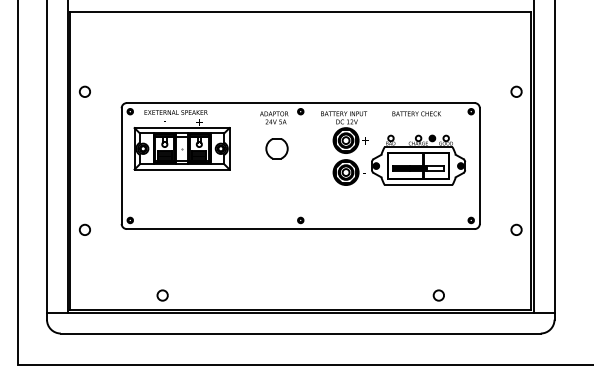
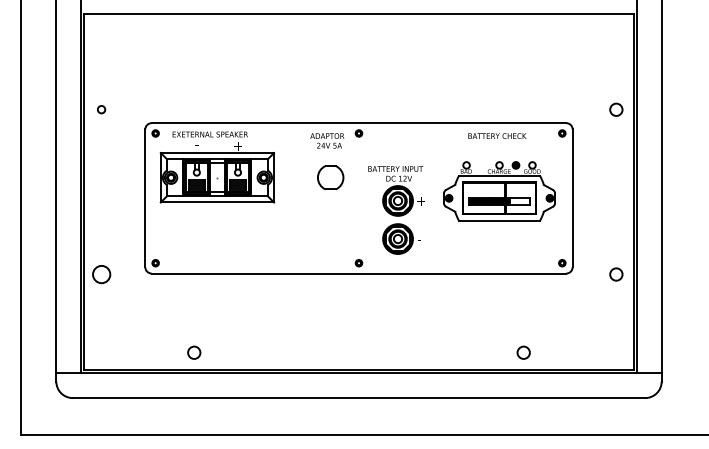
circle: (84, 91) -> (101, 109), size x0.6
part: (344, 148) -> (396, 210), moved
circle: (84, 229) -> (101, 274), size x1.4

